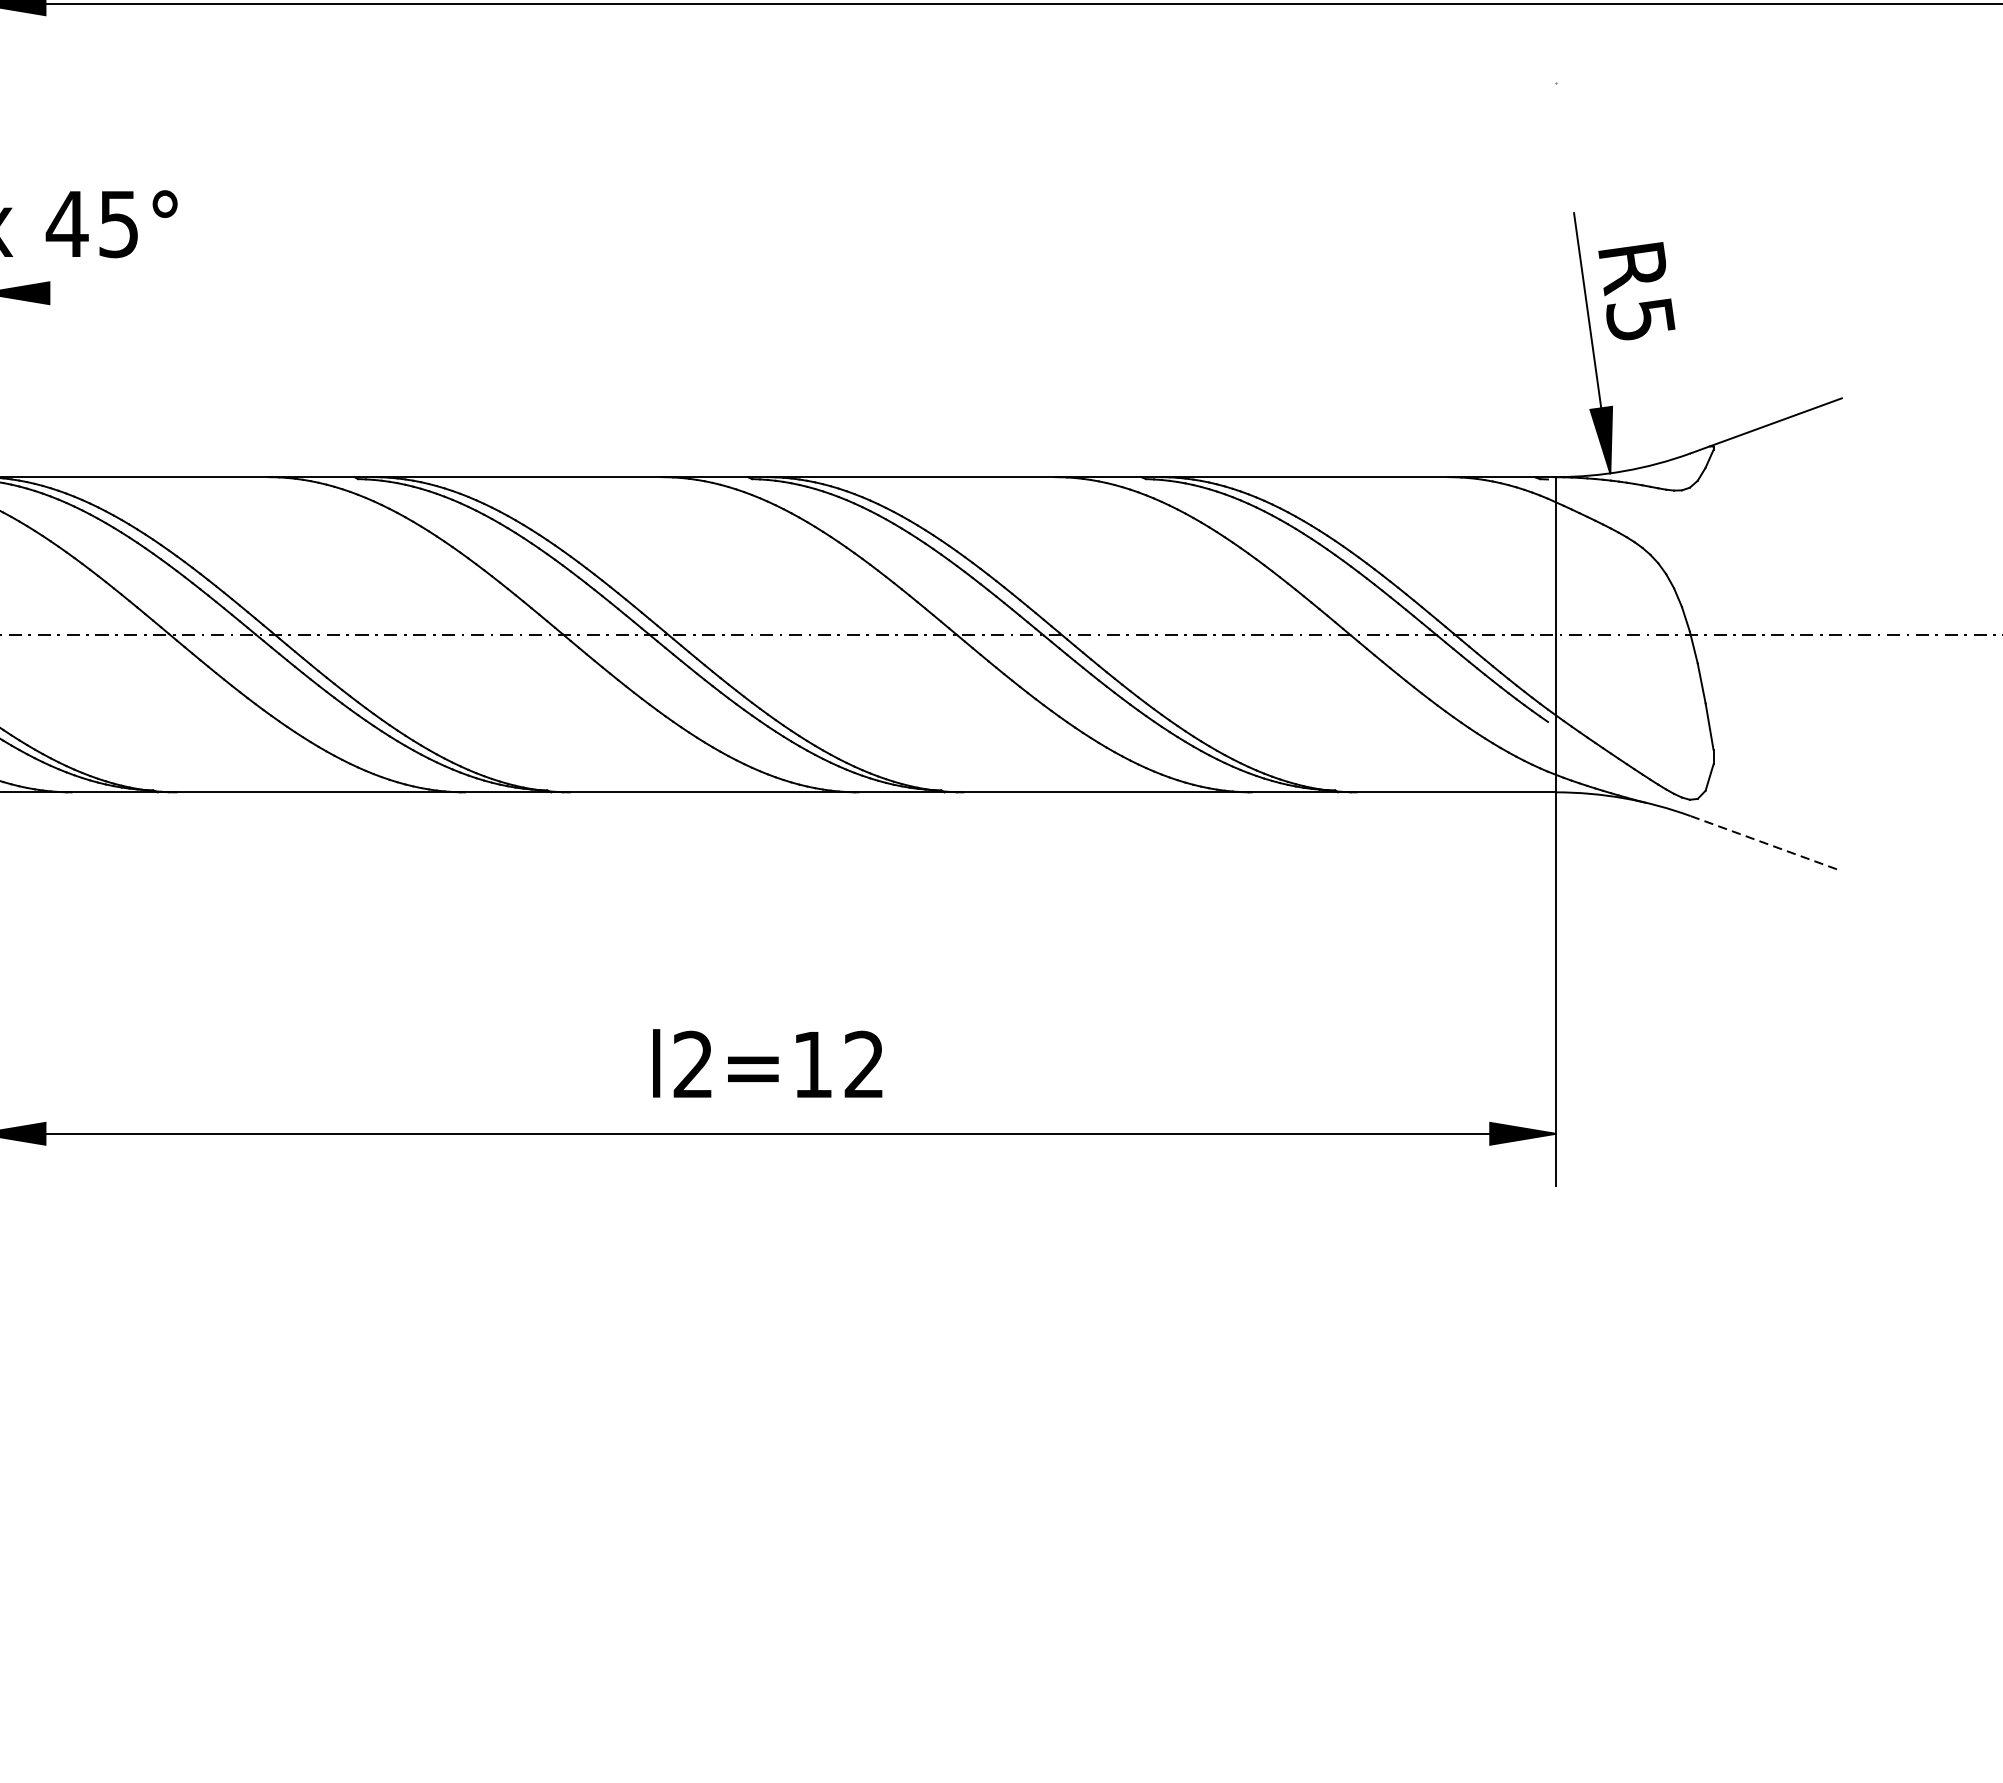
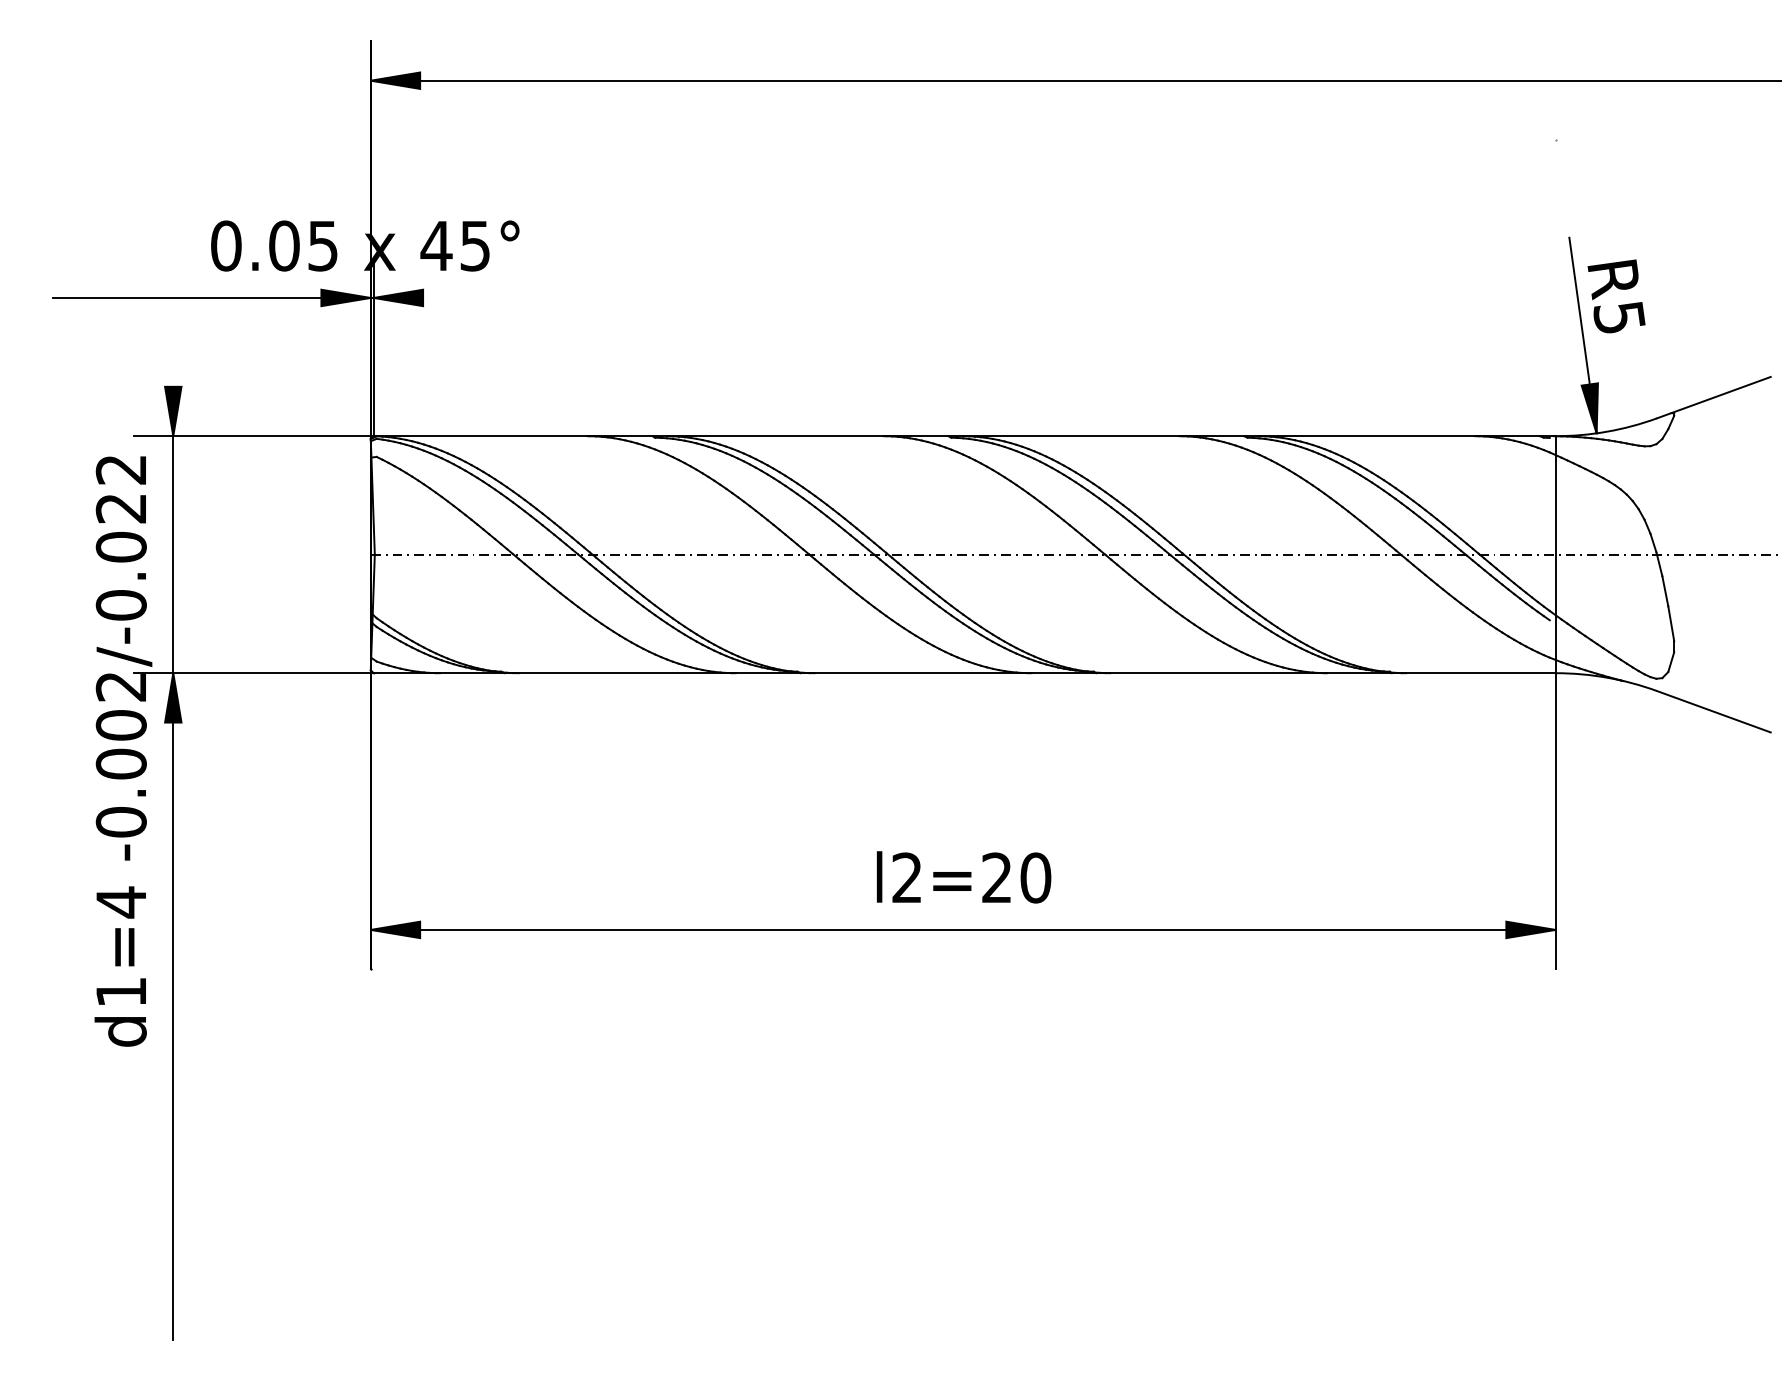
line: (1767, 843) -> (1714, 711), dashed -> solid
text: (838, 1064) -> (1016, 877), l2=12 -> l2=20

